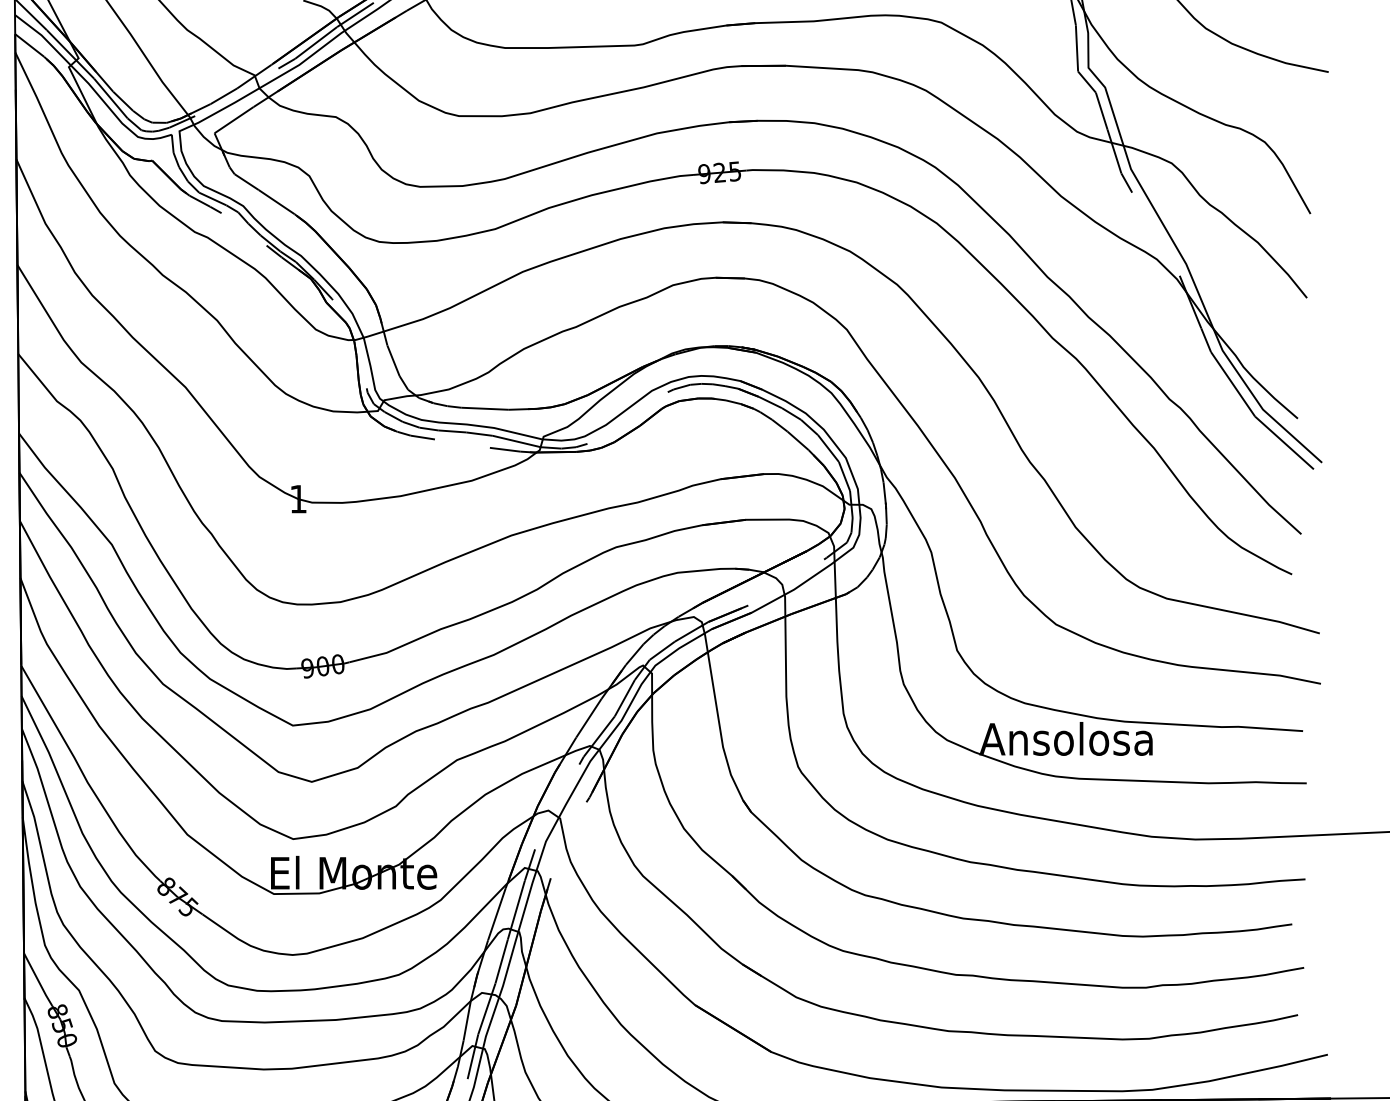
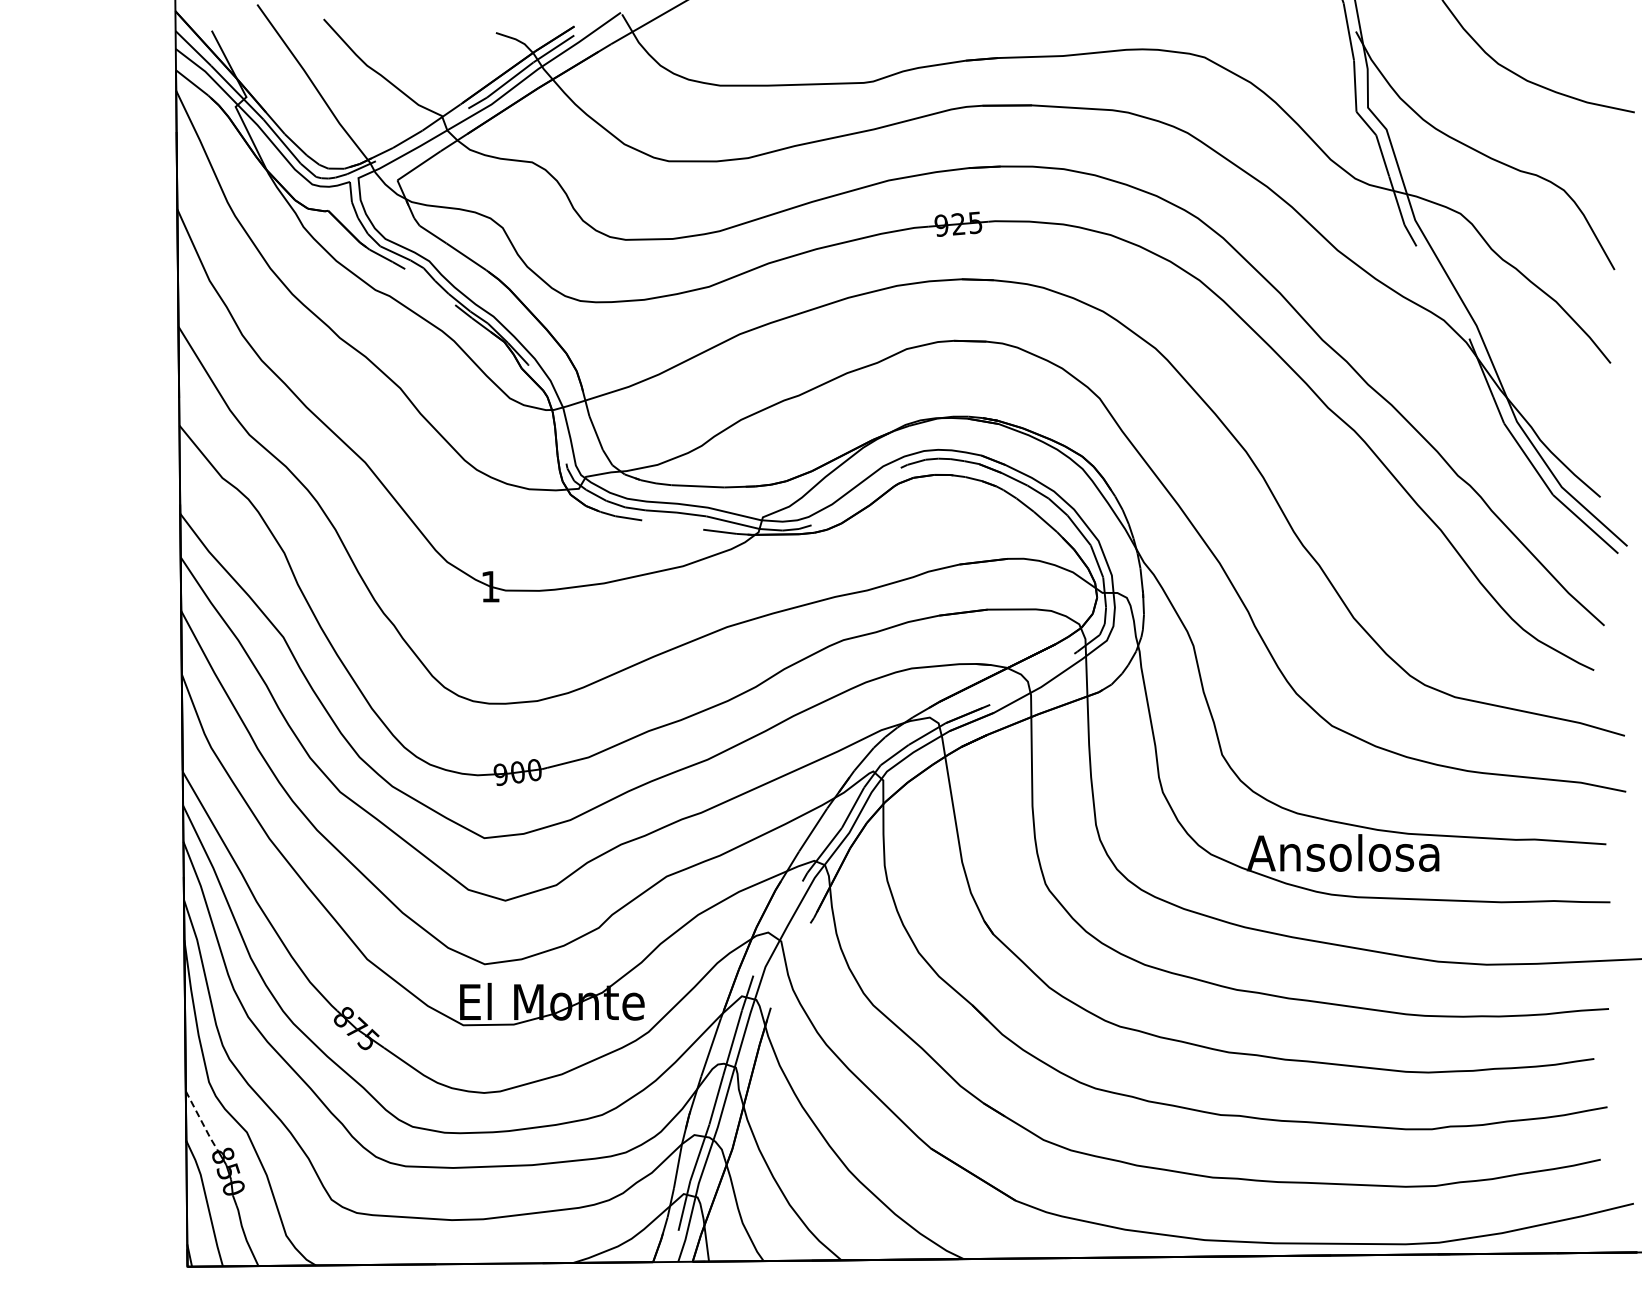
line: (38, 980) -> (201, 1121), solid -> dashed

